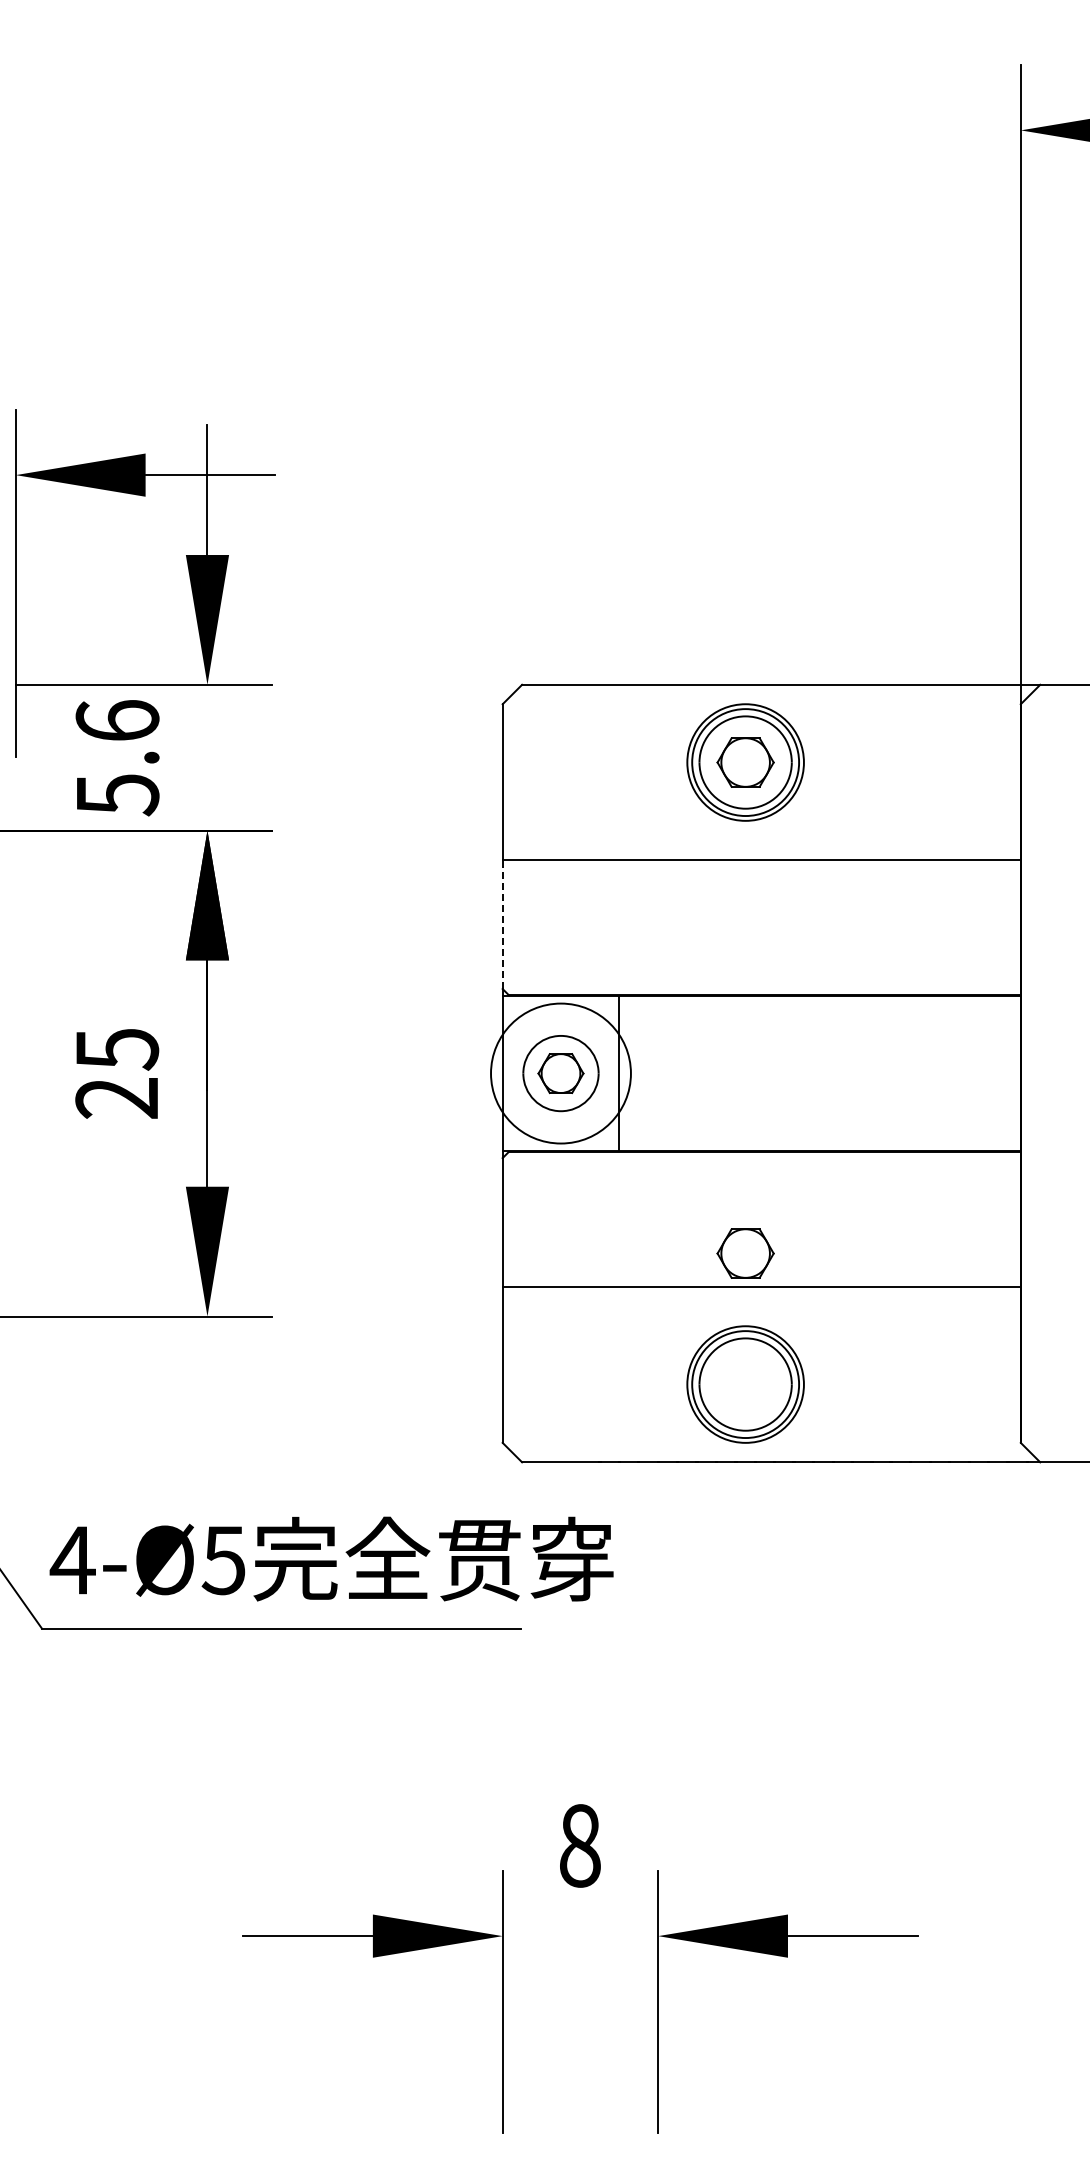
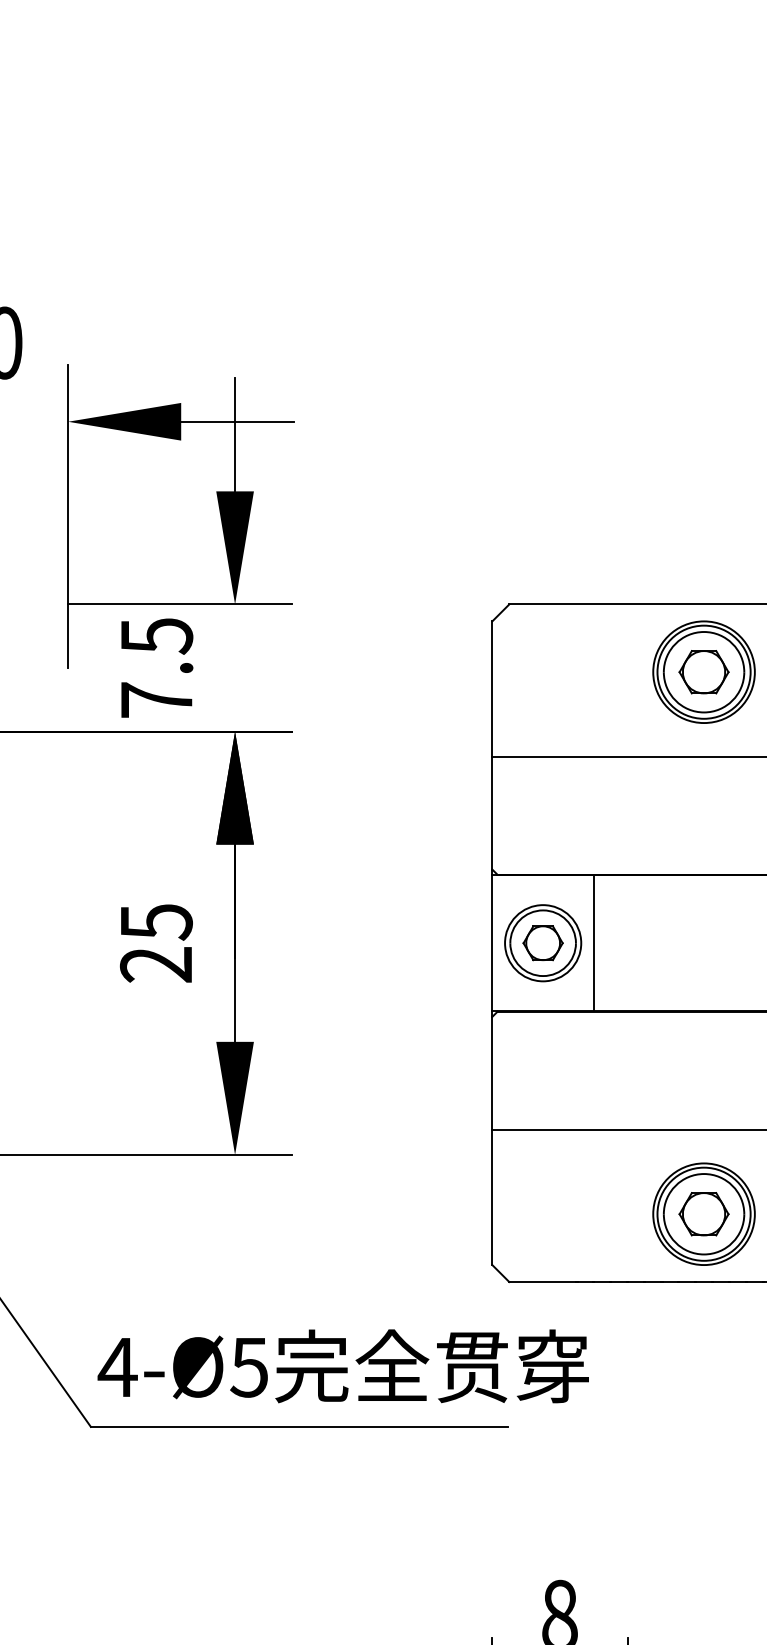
text: (117, 758) -> (156, 668), 5.6 -> 7.5
line: (502, 924) -> (492, 813), dashed -> solid
circle: (560, 1073) -> (542, 943), size x0.62
part: (745, 1253) -> (703, 1214), moved

